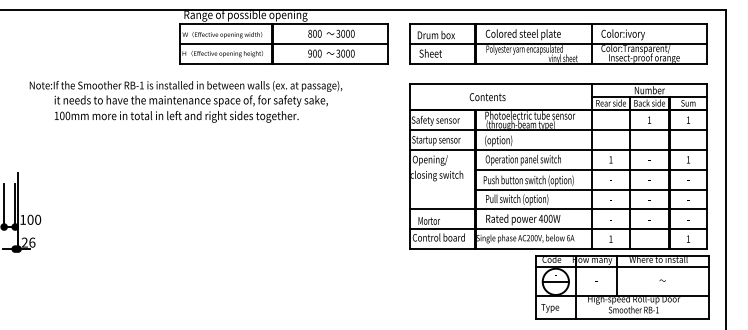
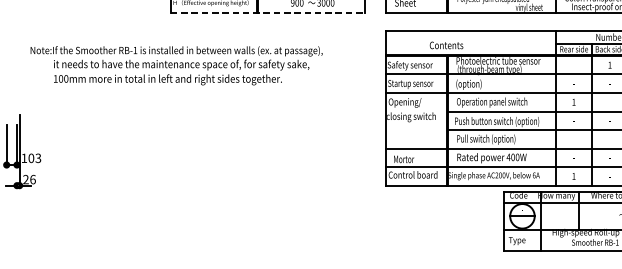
line: (284, 64) -> (268, 13), solid -> dashed
text: (487, 97) -> (446, 45), moved
text: (185, 101) -> (176, 65), moved
text: (38, 219) -> (38, 157), 100 -> 103

